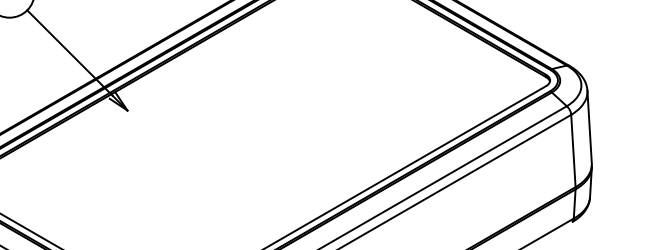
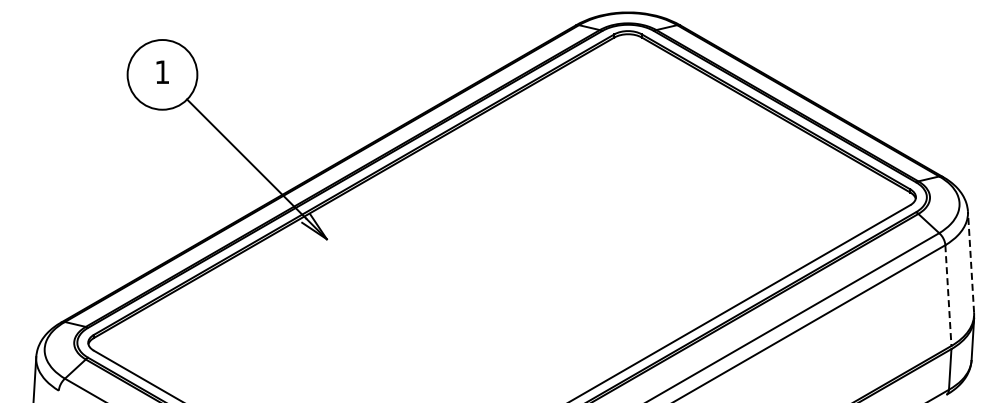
line: (589, 127) -> (971, 262), solid -> dashed
line: (573, 151) -> (948, 296), solid -> dashed

